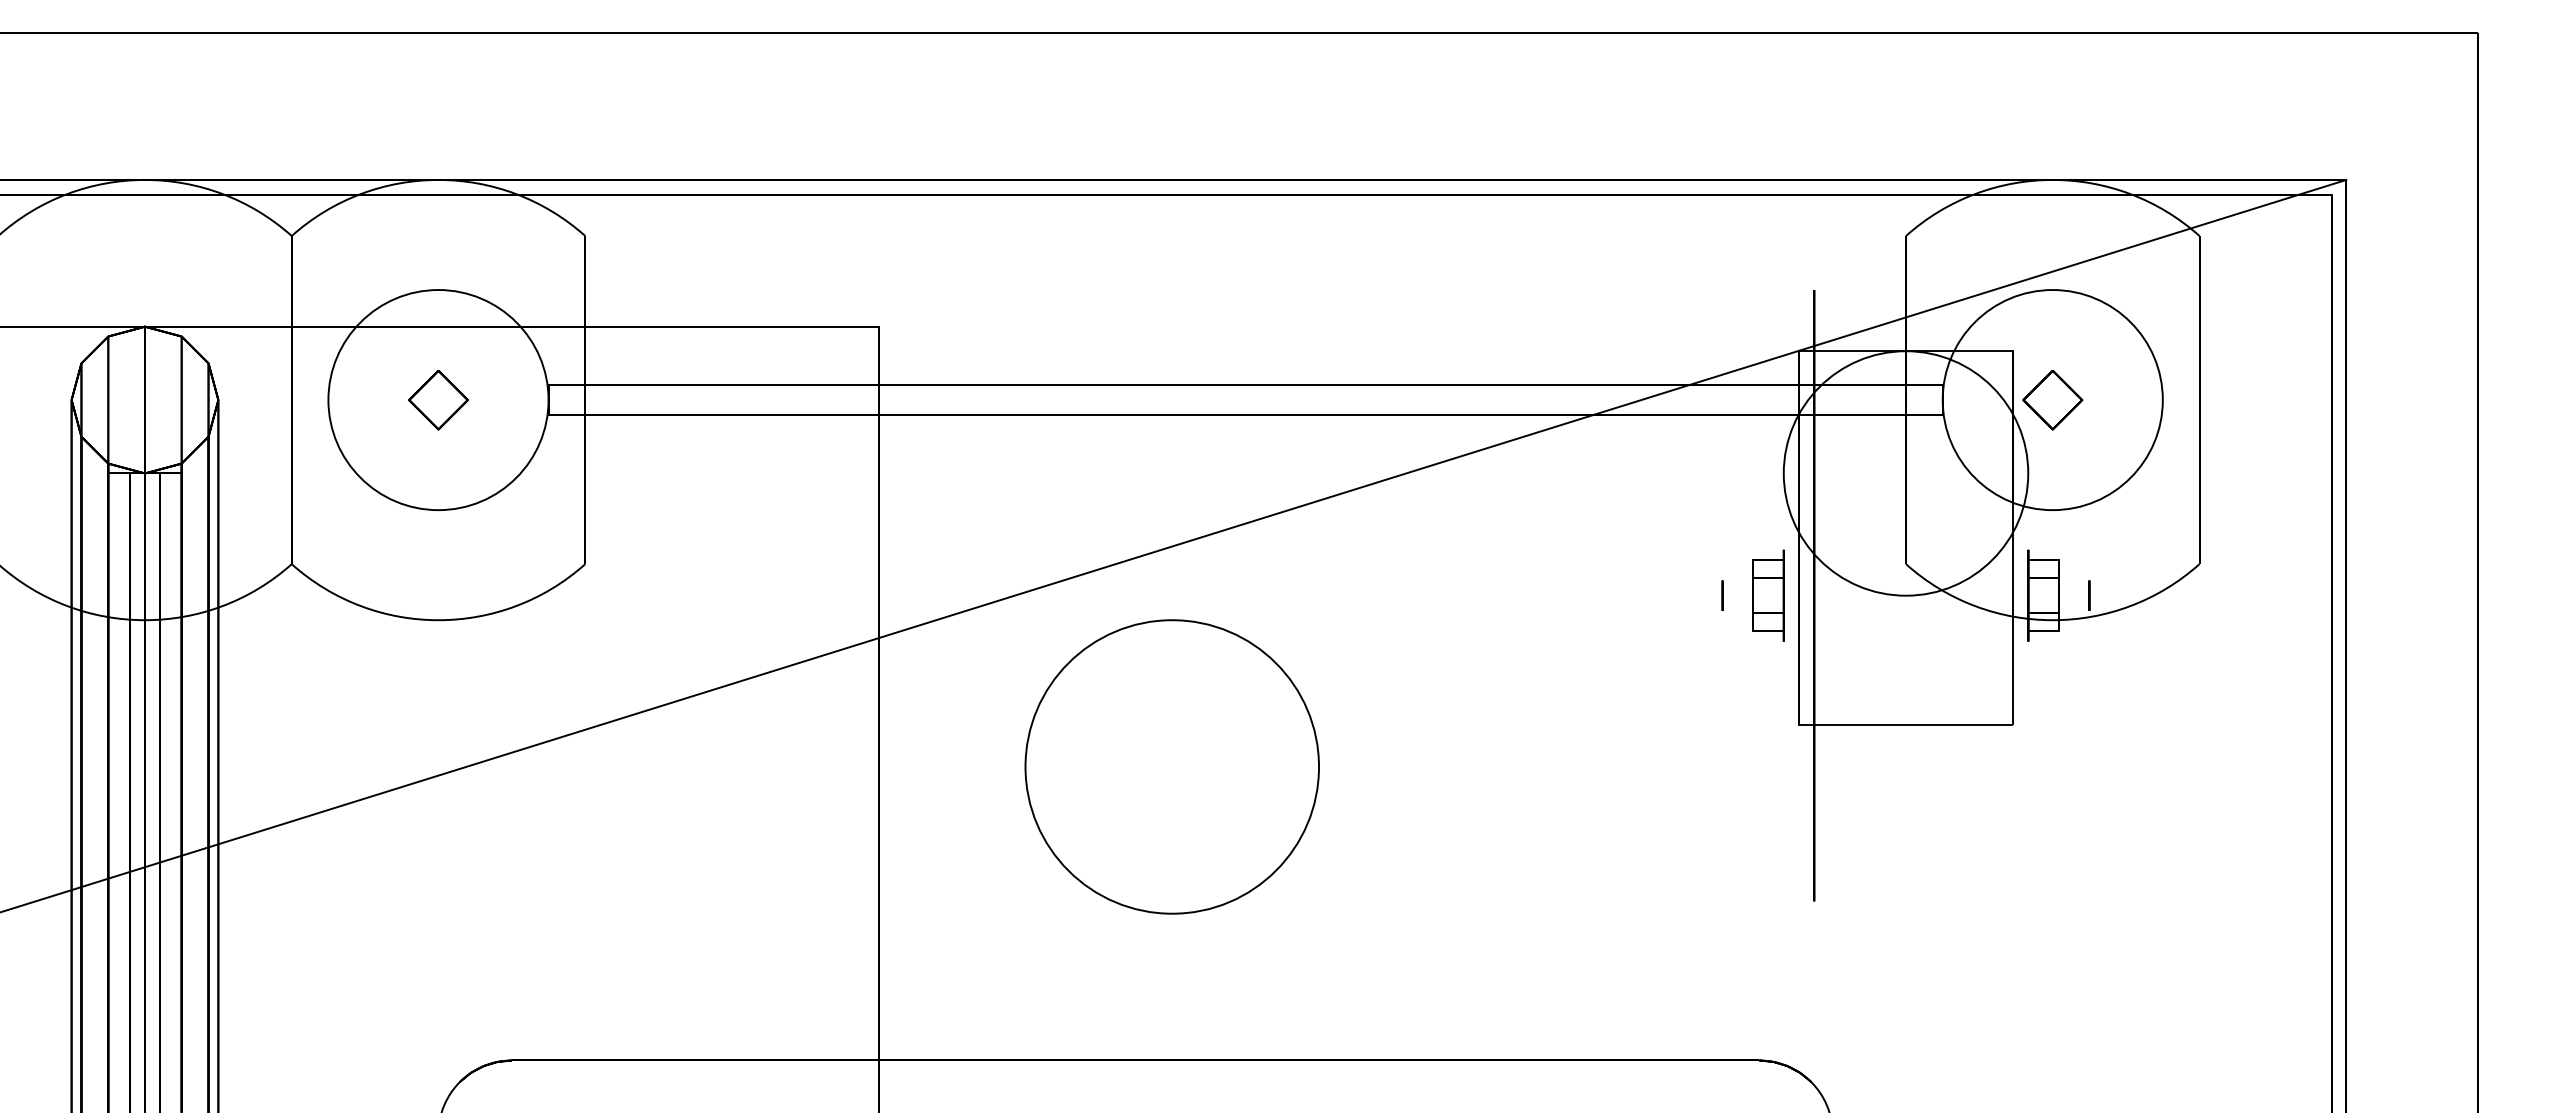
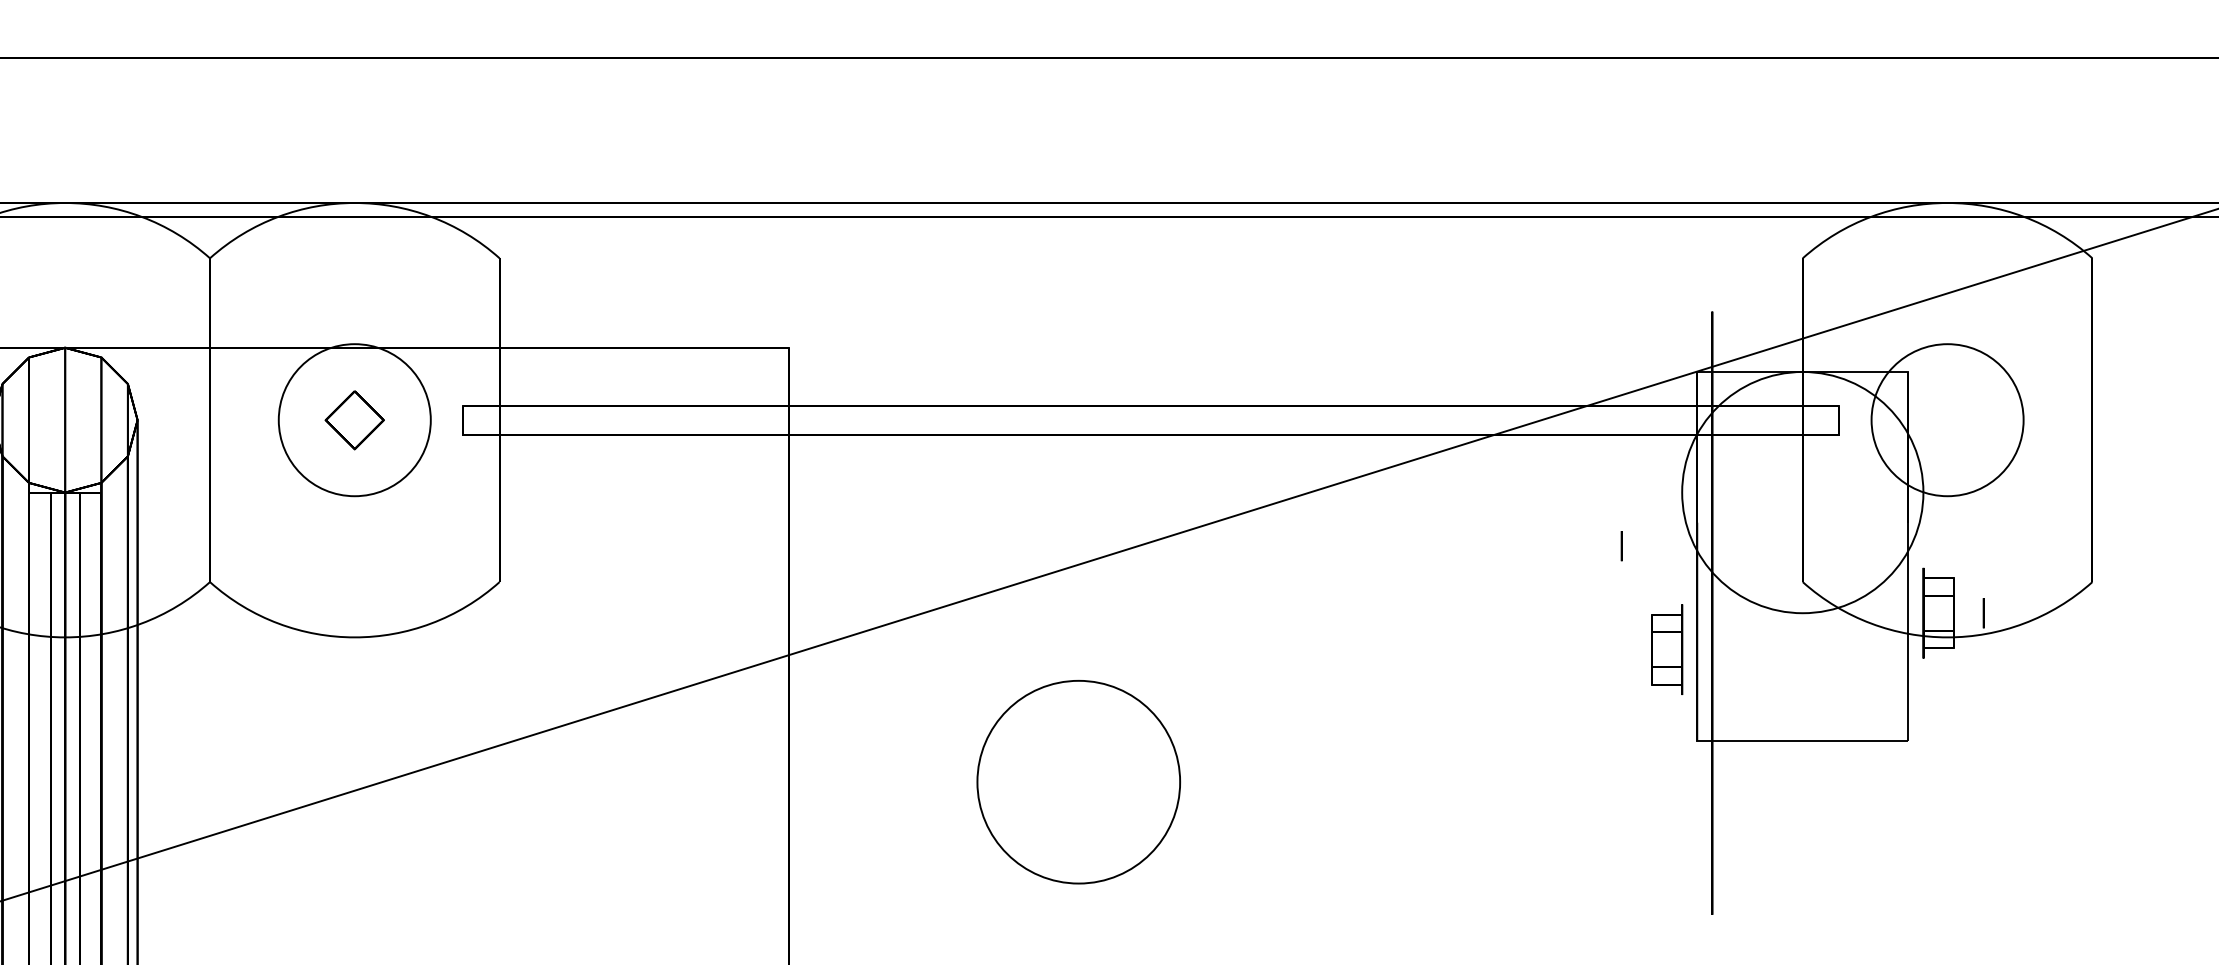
circle: (438, 400) -> (354, 420), size x0.7
circle: (2052, 400) -> (1947, 420), size x0.7
part: (2052, 400) -> (1947, 420), removed
circle: (1722, 595) -> (1621, 545), moved
part: (1768, 595) -> (1667, 649), moved
circle: (1172, 766) -> (1079, 781), size x0.7

